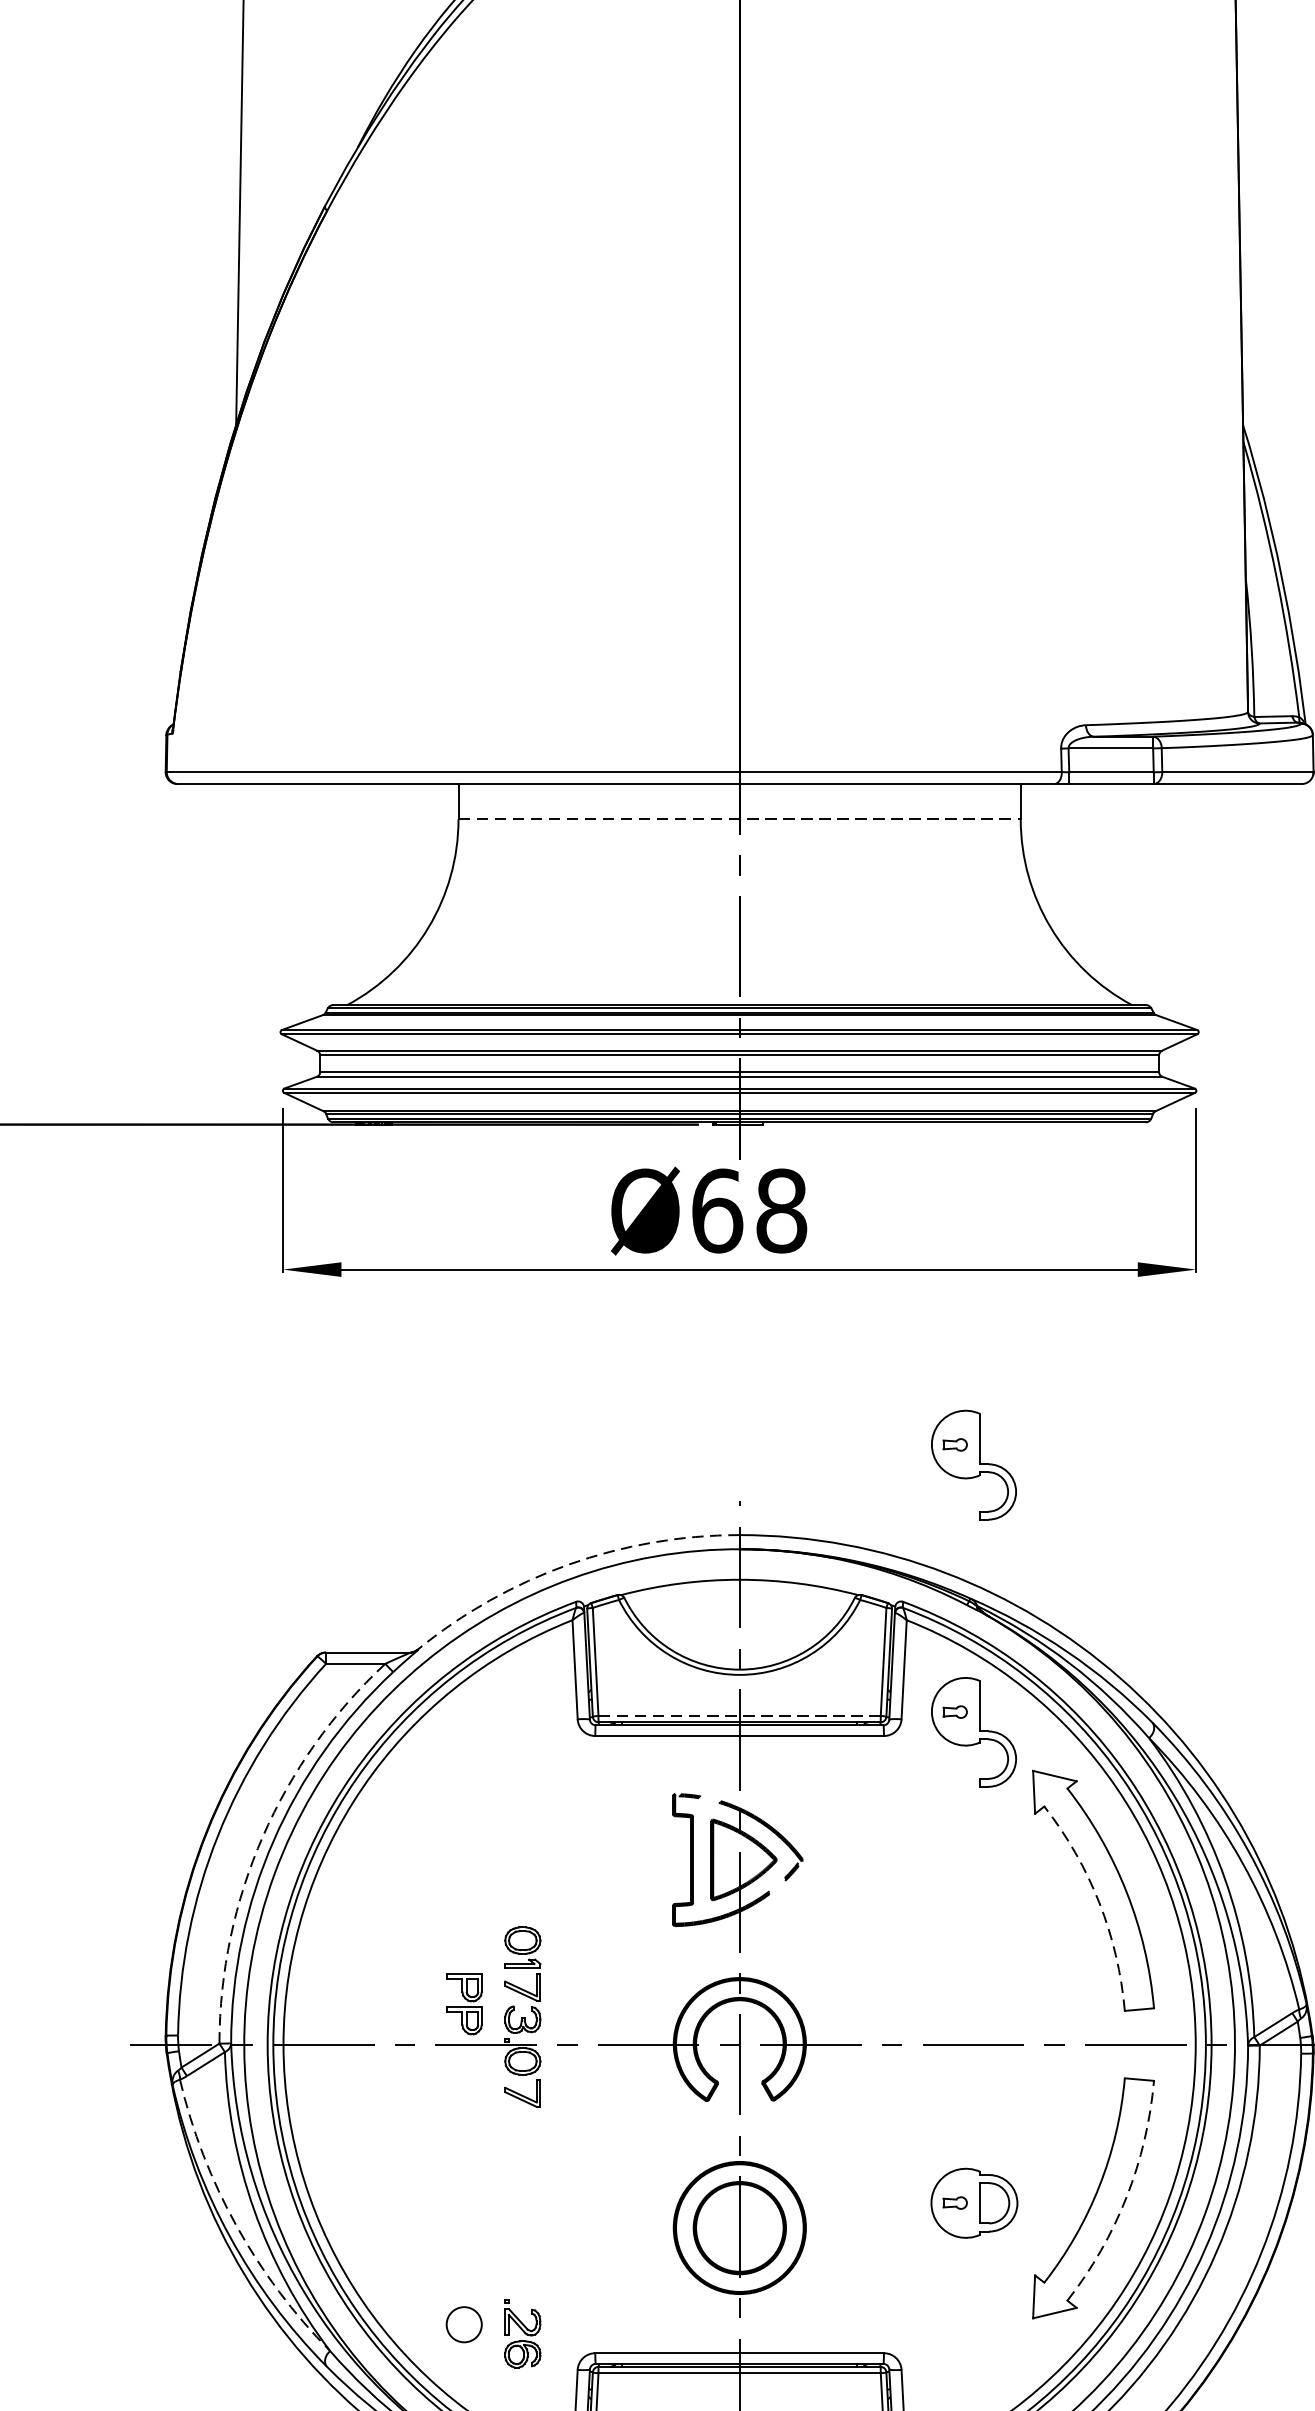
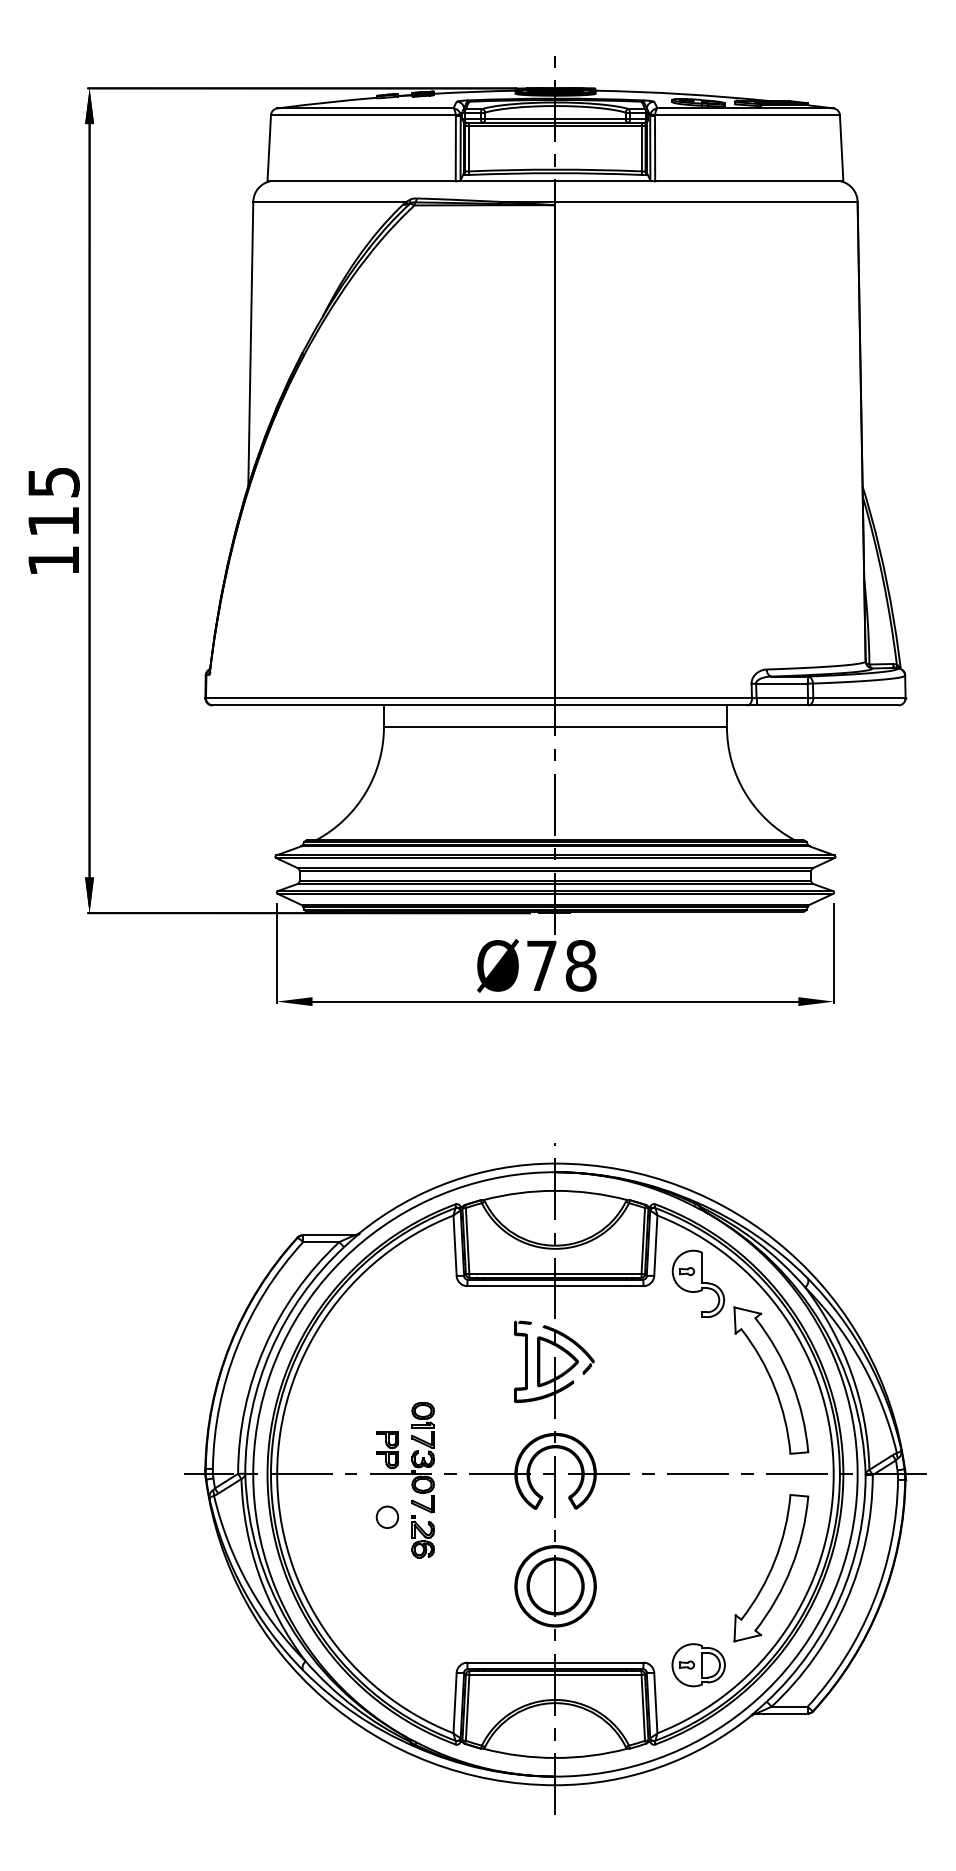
line: (739, 818) -> (555, 726), dashed -> solid
text: (716, 1210) -> (541, 965), Ø68 -> Ø78
part: (972, 1464) -> (697, 1120), removed
arc: (569, 1564) -> (451, 1181), dashed -> solid
line: (738, 1715) -> (554, 1273), dashed -> solid
arc: (262, 1836) -> (264, 1347), dashed -> solid
arc: (1098, 1902) -> (774, 1387), dashed -> solid
arc: (1126, 2197) -> (791, 1567), dashed -> solid
part: (974, 2203) -> (698, 1665), moved
arc: (236, 2225) -> (248, 1584), dashed -> solid
circle: (464, 2323) -> (387, 1516), moved
part: (521, 2333) -> (422, 1536), moved

